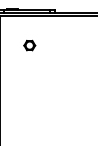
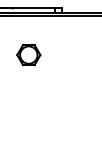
part: (29, 45) -> (28, 54), size x1.67

